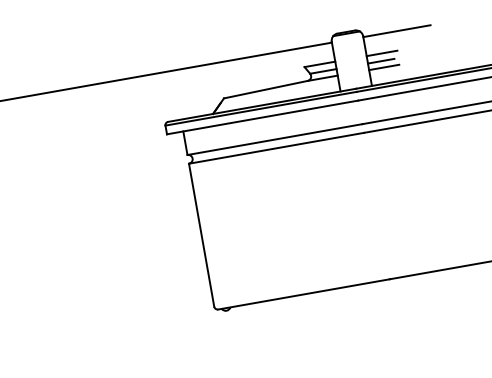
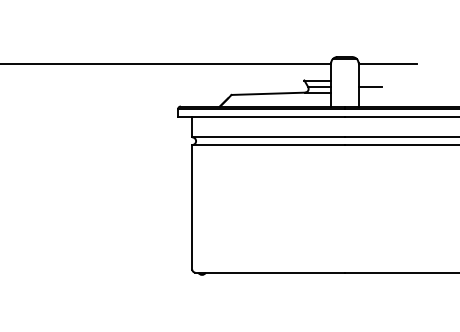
line: (381, 53) -> (371, 80), removed
line: (383, 67) -> (371, 92), removed

